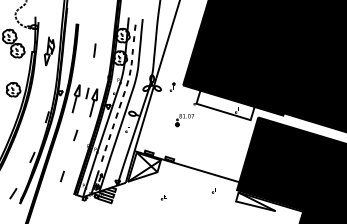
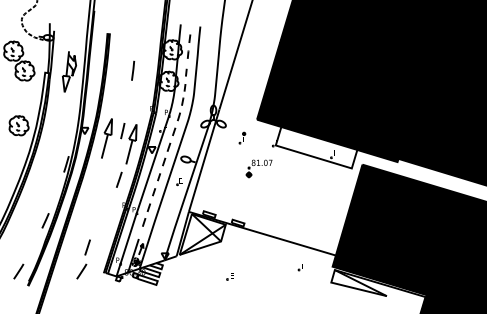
part: (172, 86) -> (242, 137), moved
line: (75, 135) -> (119, 179), moved
line: (58, 193) -> (81, 271), added

